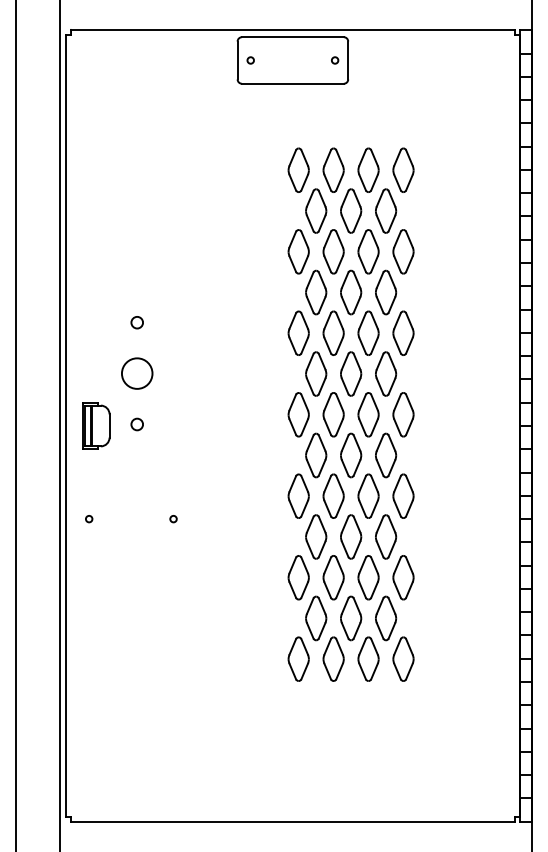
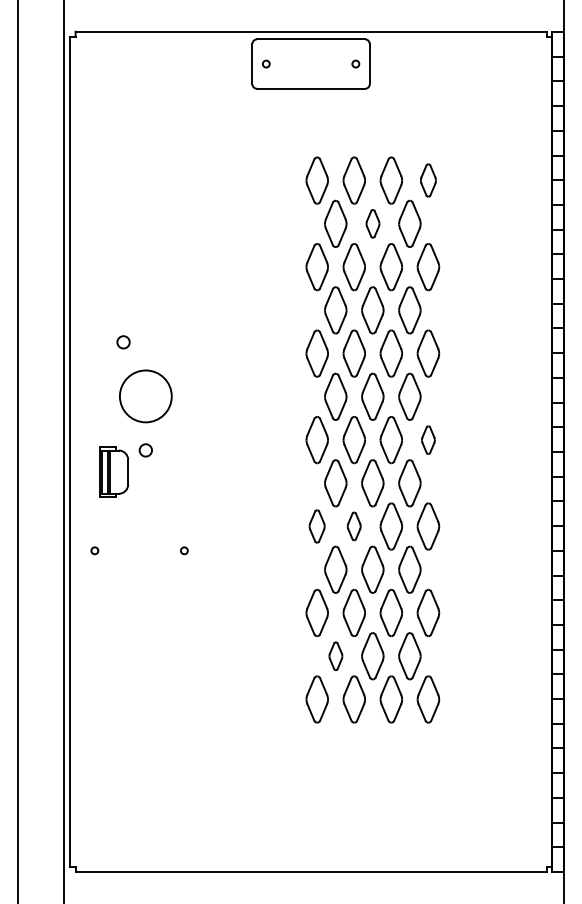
part: (403, 169) -> (428, 179), size x0.7
part: (351, 210) -> (373, 223), size x0.6
circle: (136, 322) -> (122, 342), moved
circle: (136, 373) -> (145, 396), size x1.6
part: (403, 414) -> (428, 439), size x0.6
part: (96, 425) -> (114, 471), moved
part: (298, 495) -> (317, 525), size x0.7
part: (333, 495) -> (354, 525), size x0.6
part: (316, 618) -> (336, 656), size x0.6

